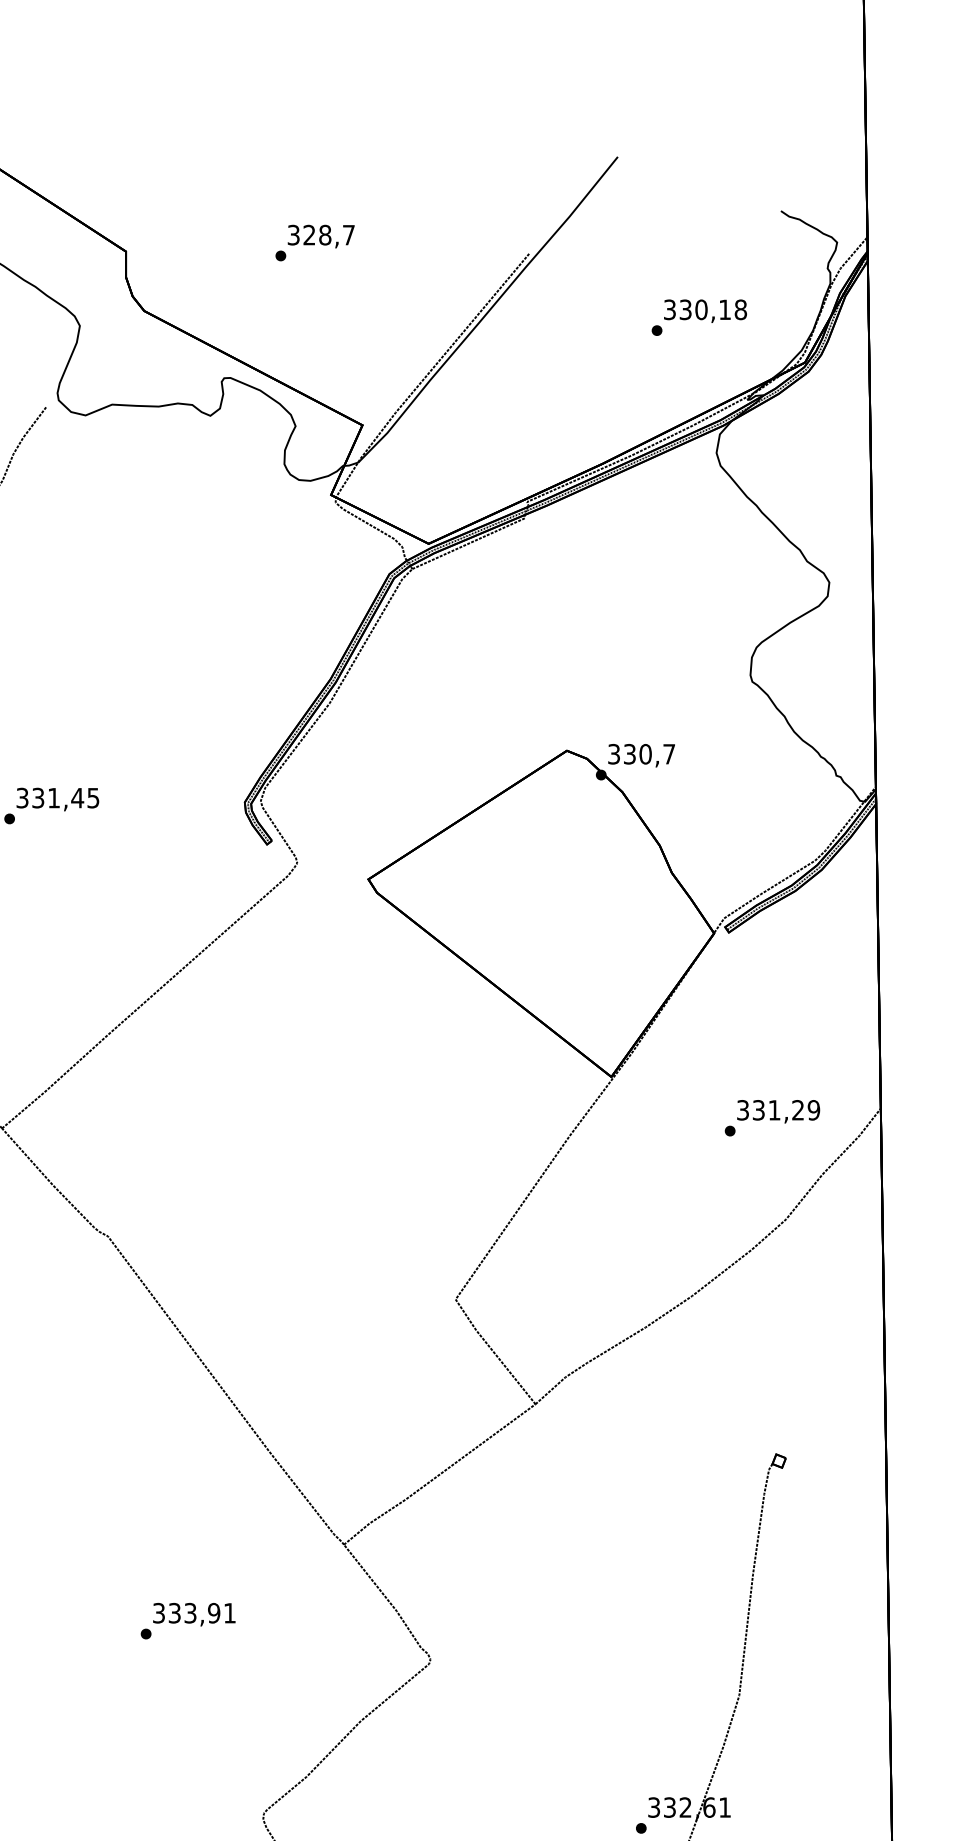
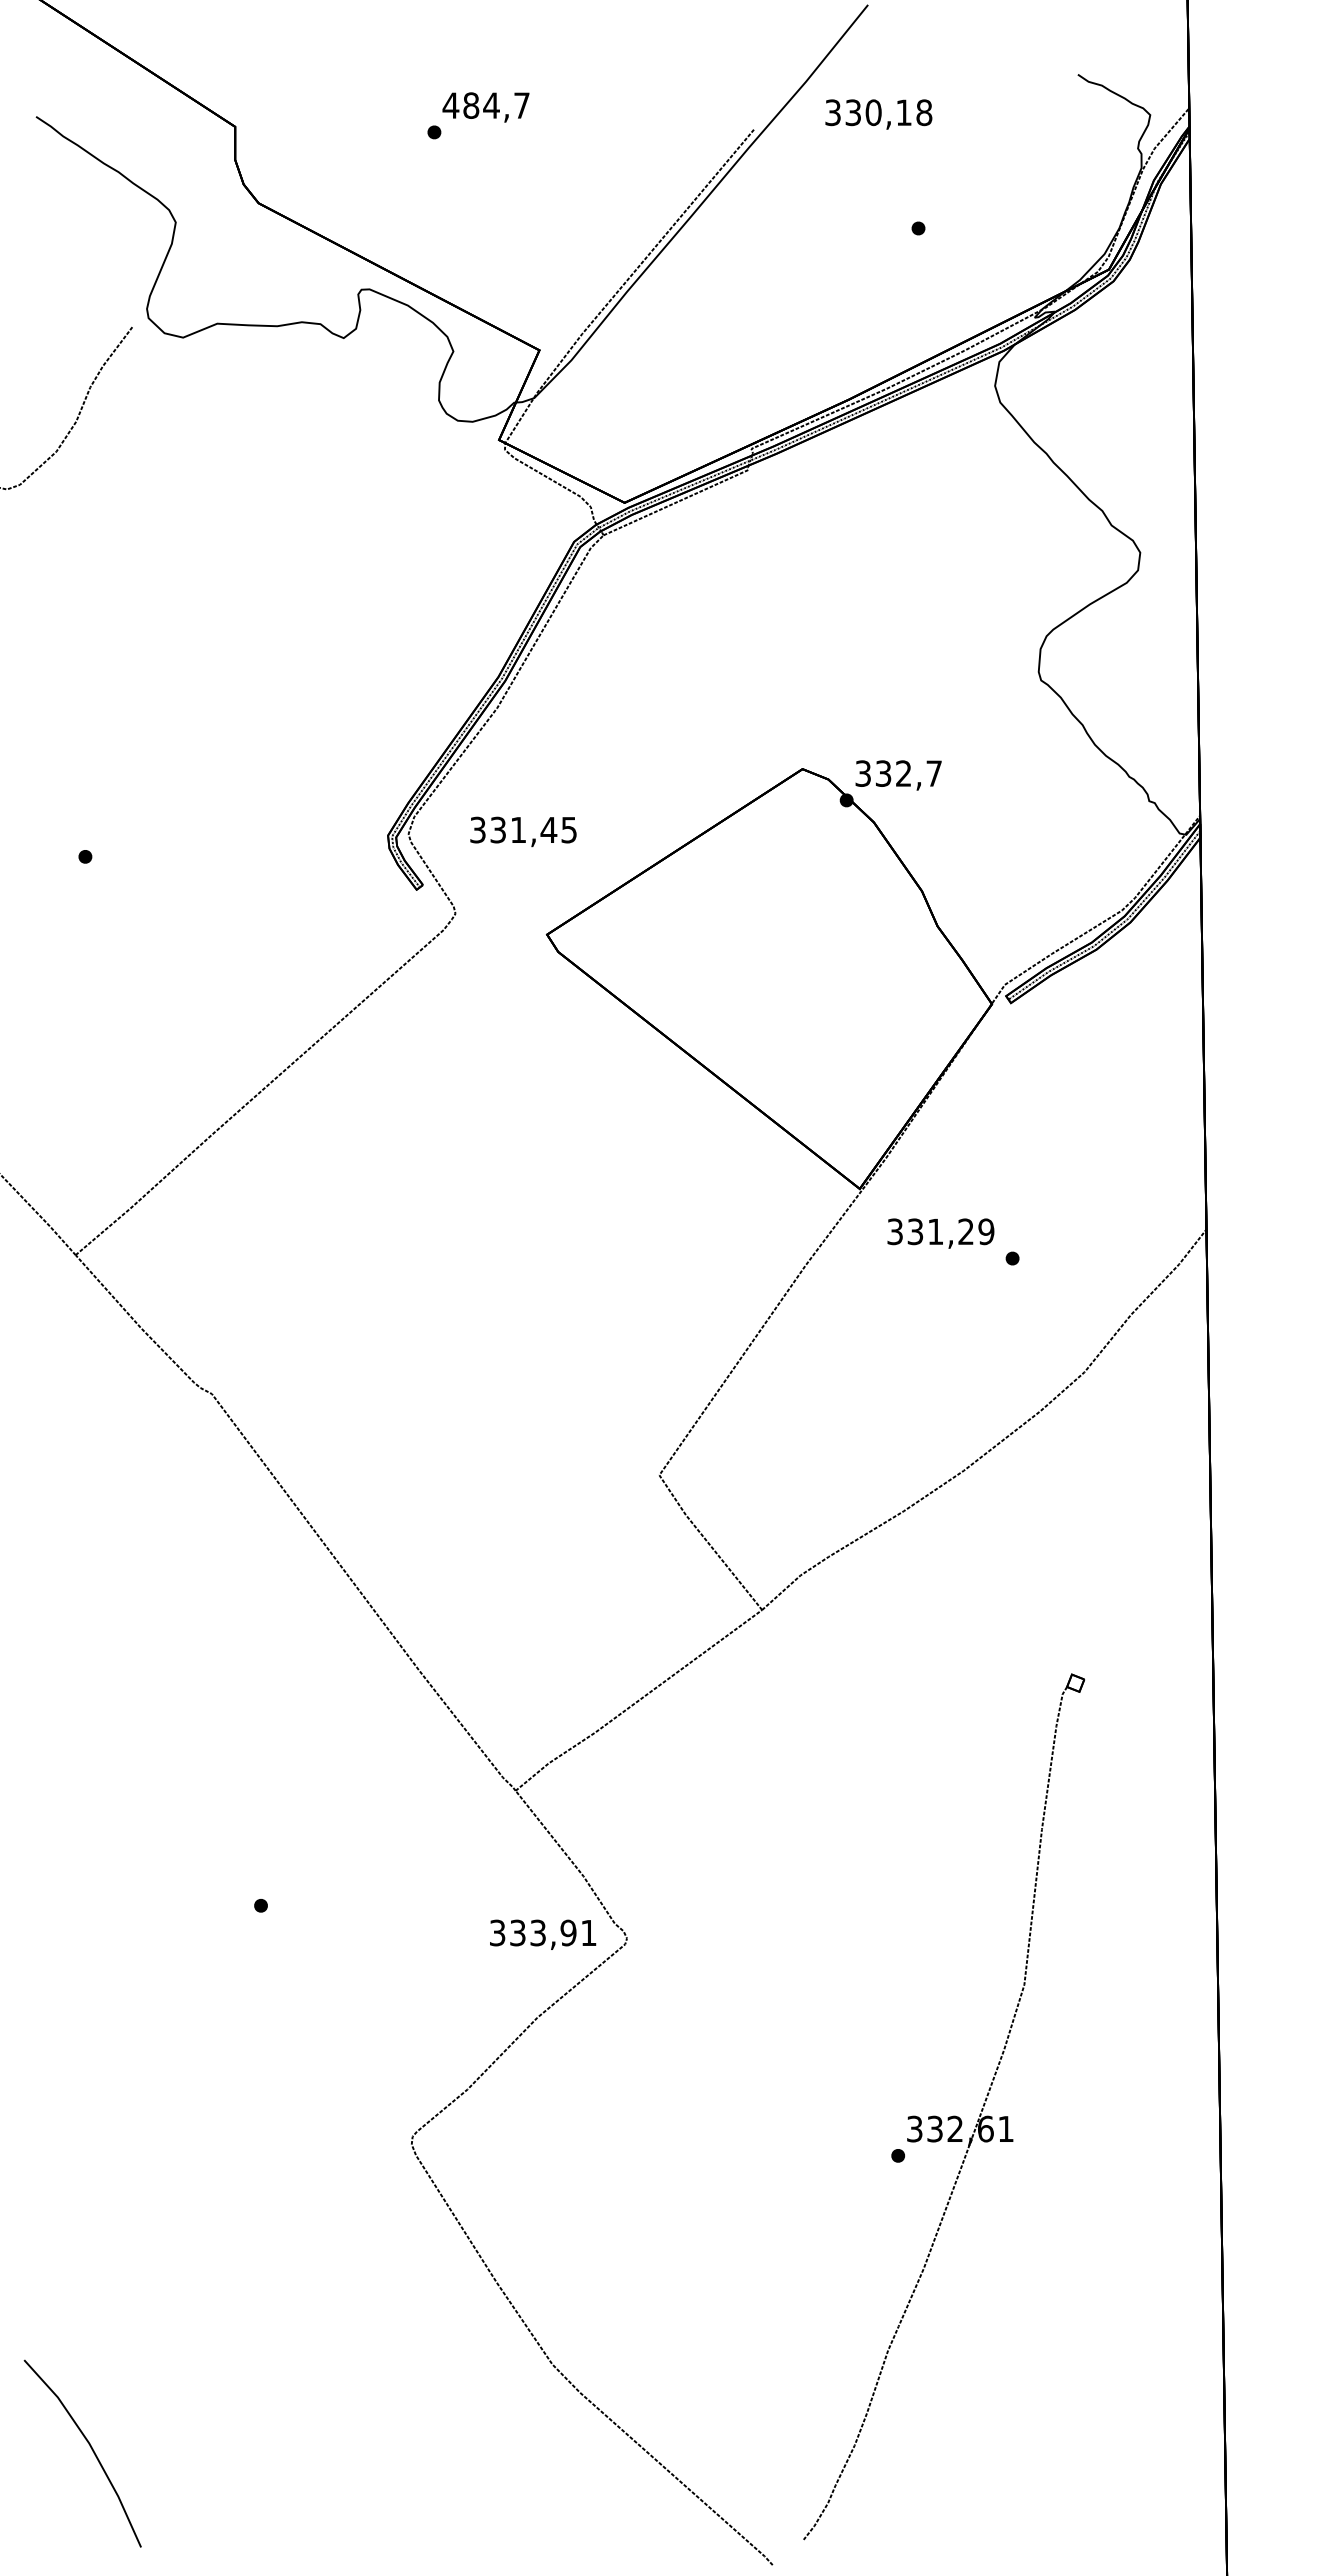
text: (308, 235) -> (470, 105), 328,7 -> 484,7
text: (705, 311) -> (878, 114), moved
text: (645, 754) -> (903, 773), 330,7 -> 332,7
text: (57, 799) -> (523, 831), moved
text: (778, 1111) -> (940, 1233), moved
text: (194, 1614) -> (543, 1934), moved

